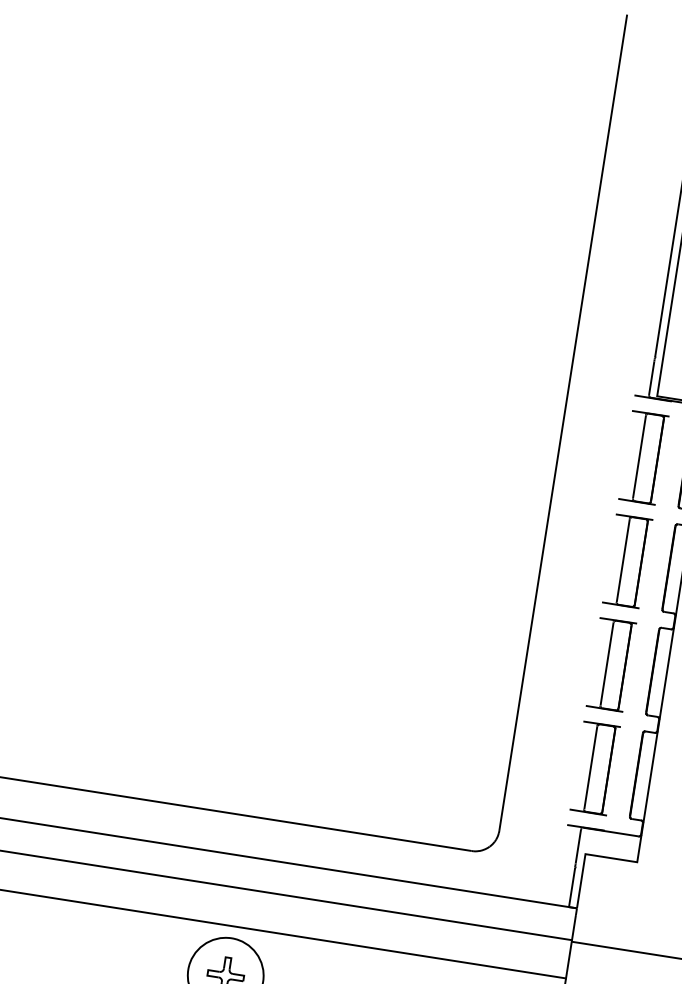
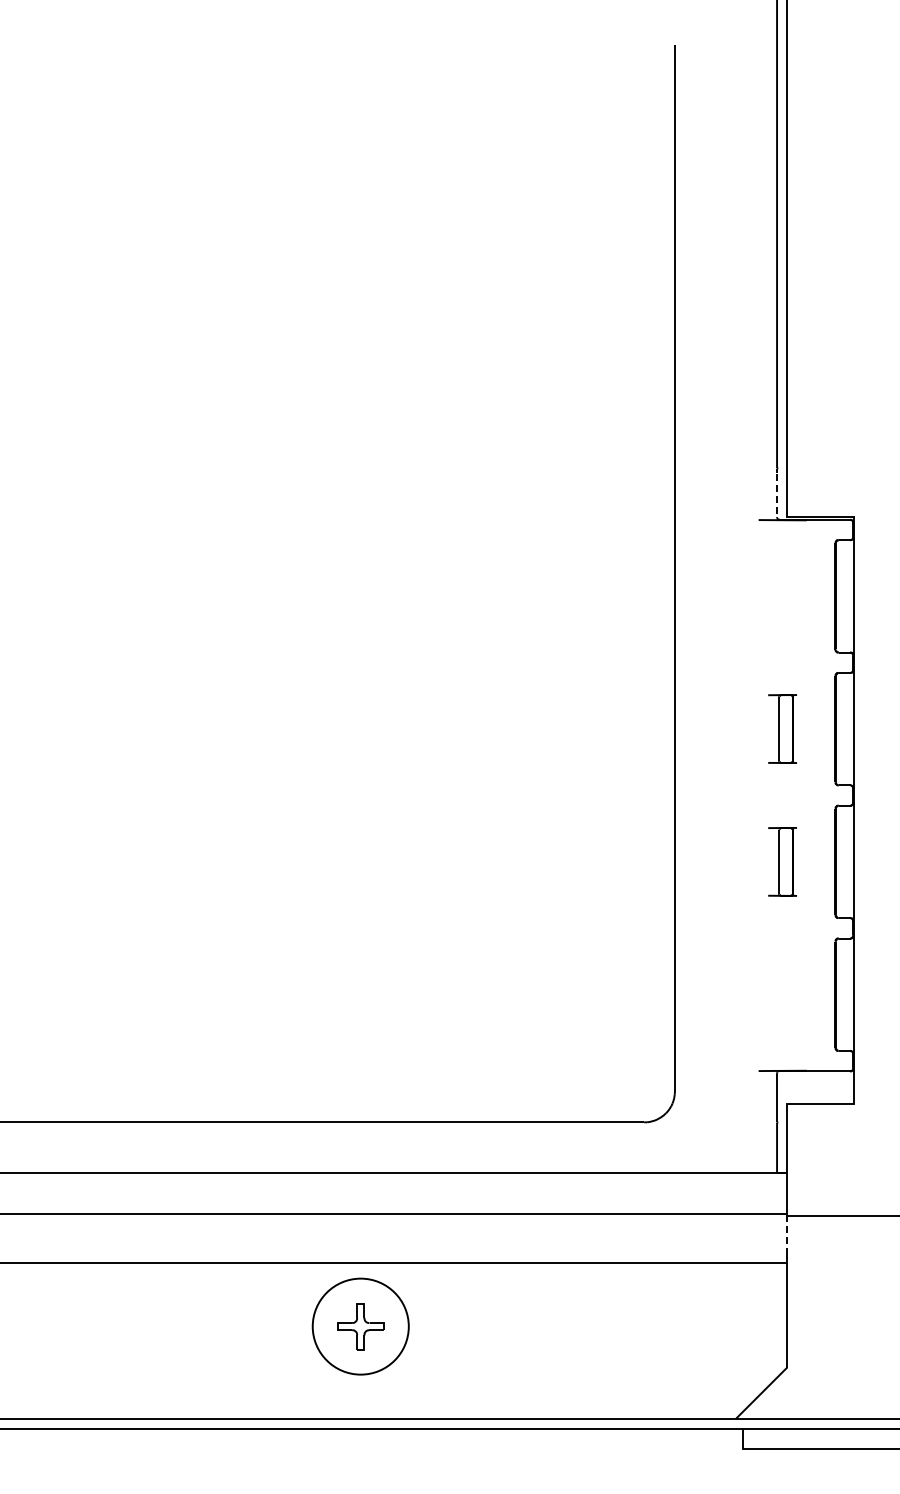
line: (651, 378) -> (776, 495), solid -> dashed
part: (643, 457) -> (782, 595), removed
part: (627, 560) -> (782, 728), size x0.6
part: (611, 664) -> (782, 861), size x0.6
part: (595, 768) -> (782, 994), removed
line: (569, 955) -> (787, 1234), solid -> dashed

